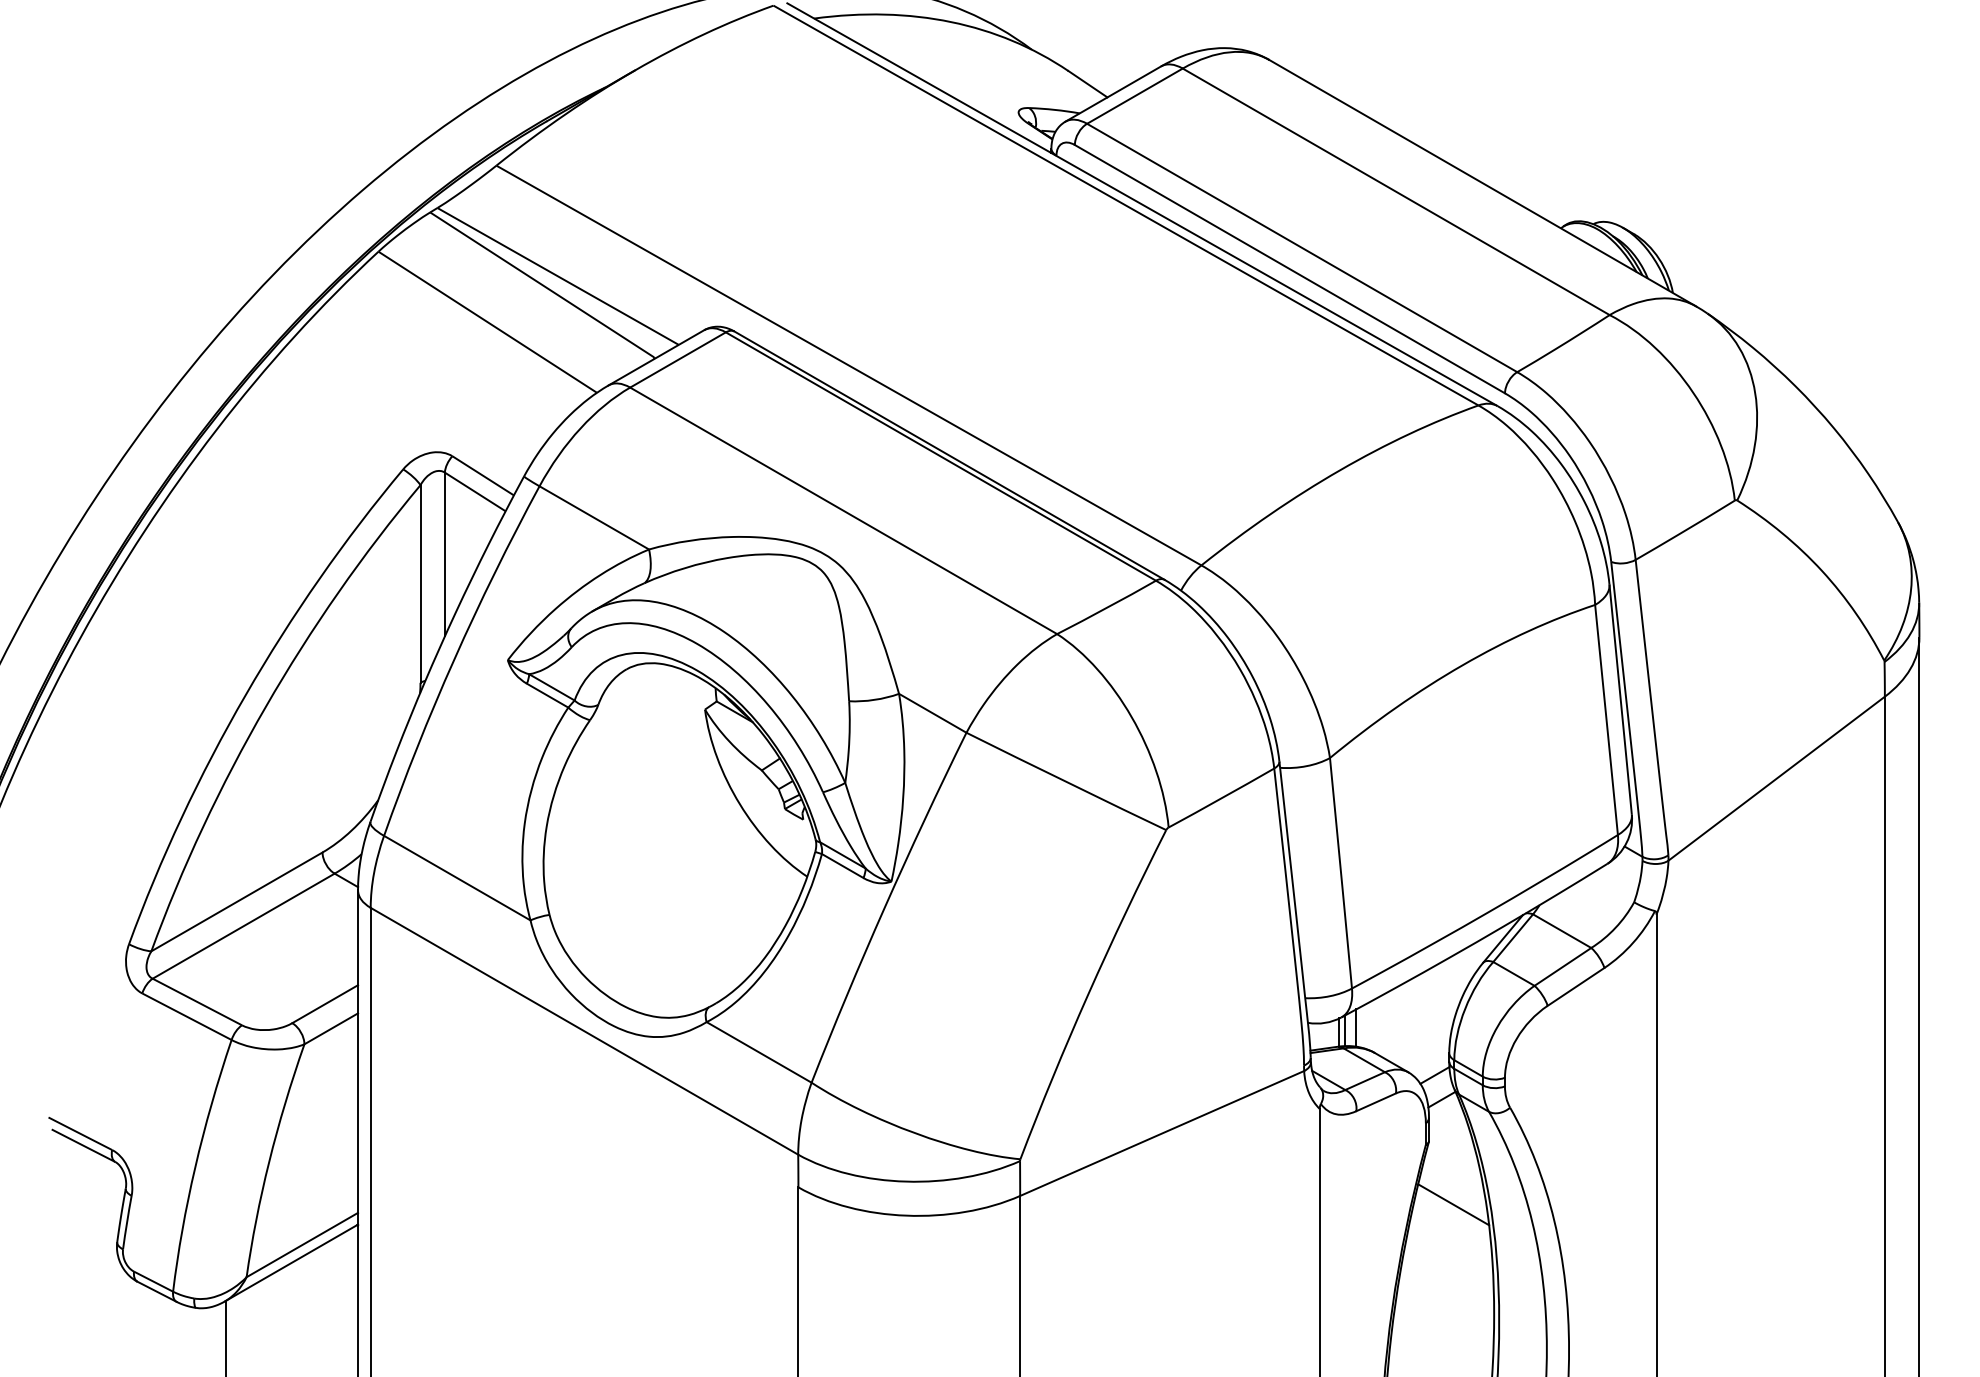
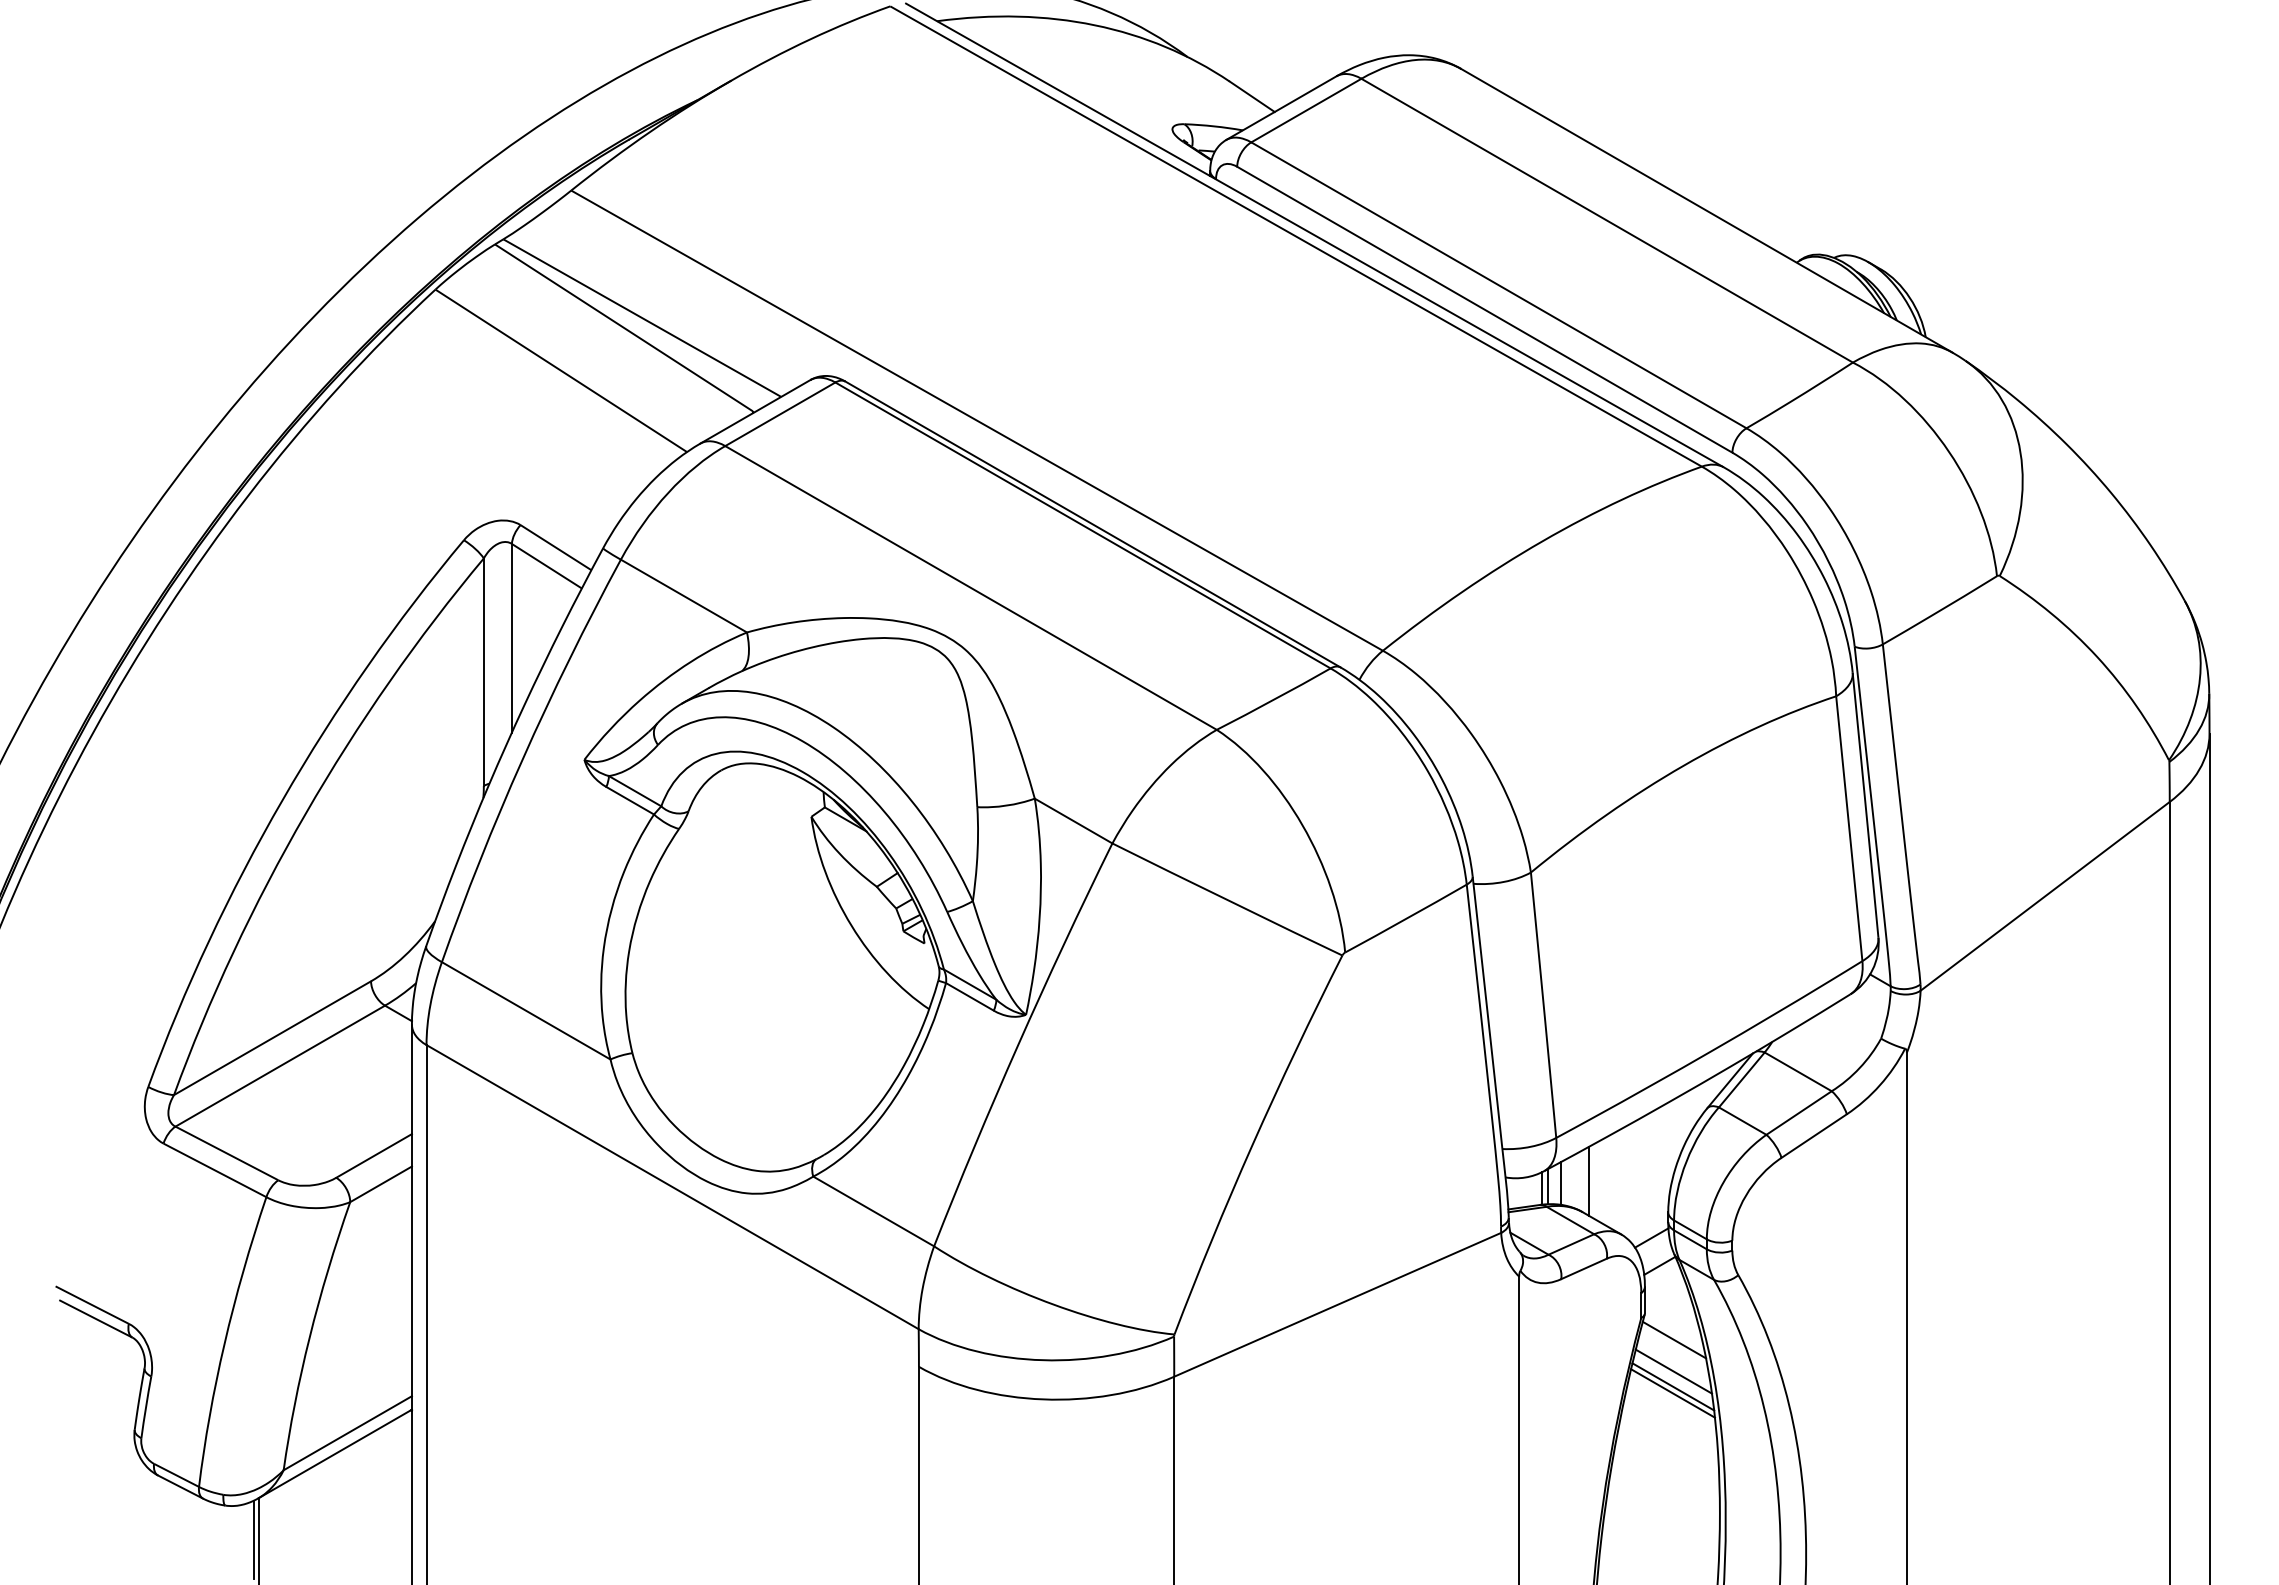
line: (1380, 1025) -> (1588, 1180), added
line: (1454, 1163) -> (1674, 1339), added
line: (1453, 1191) -> (1673, 1371), added
line: (1453, 1210) -> (1673, 1393), added
line: (220, 1337) -> (253, 1539), added

